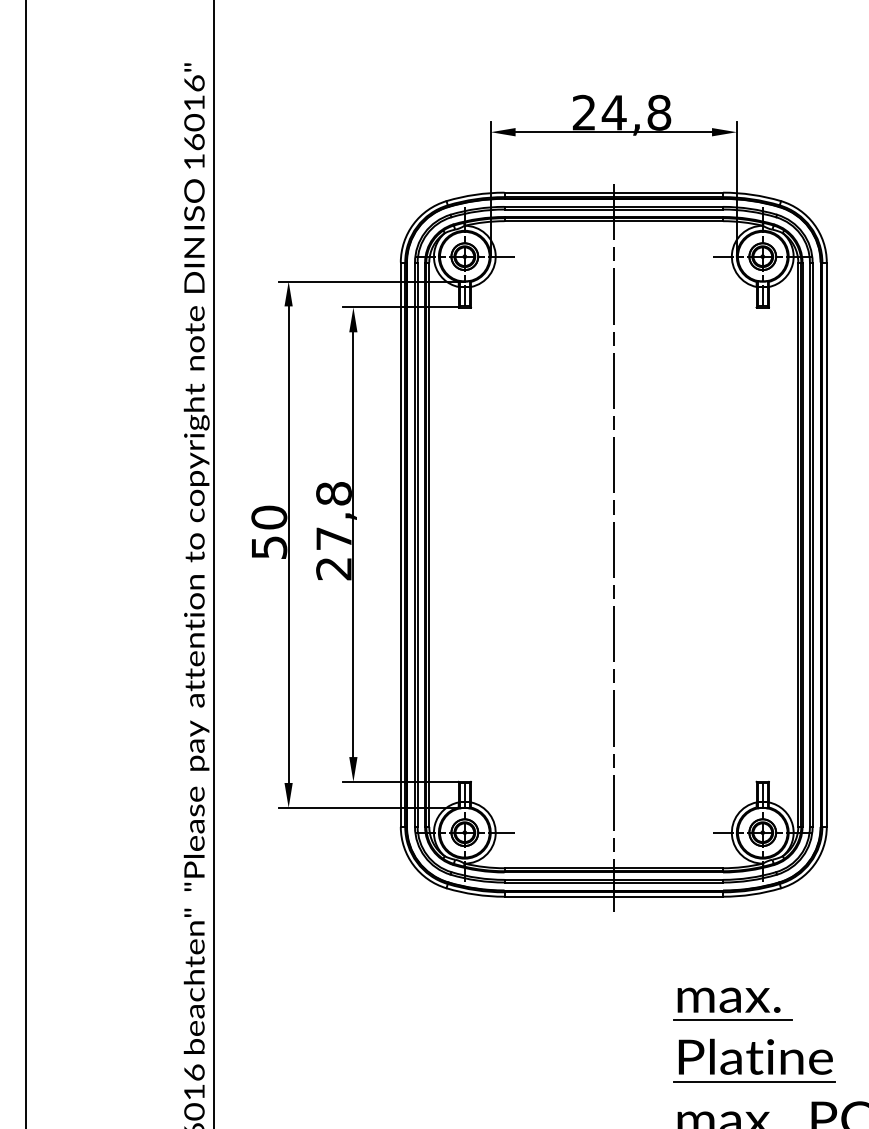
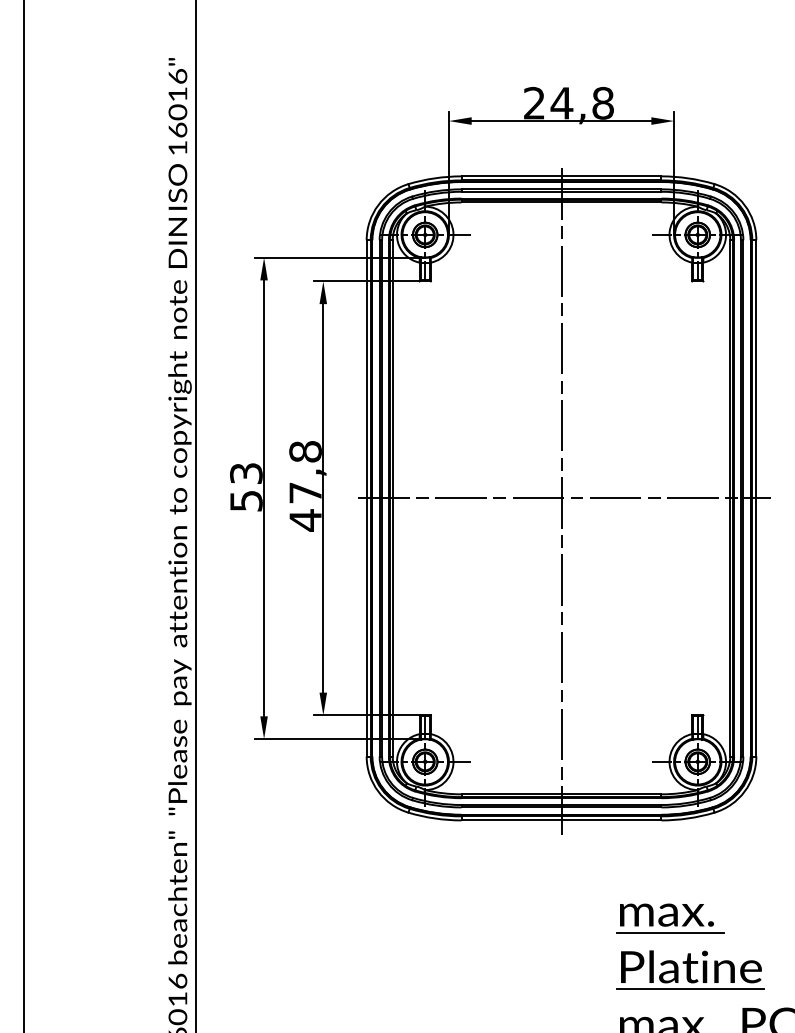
text: (269, 517) -> (246, 473), 50 -> 53
line: (617, 544) -> (564, 498), added
text: (333, 568) -> (305, 520), 27,8 -> 47,8

